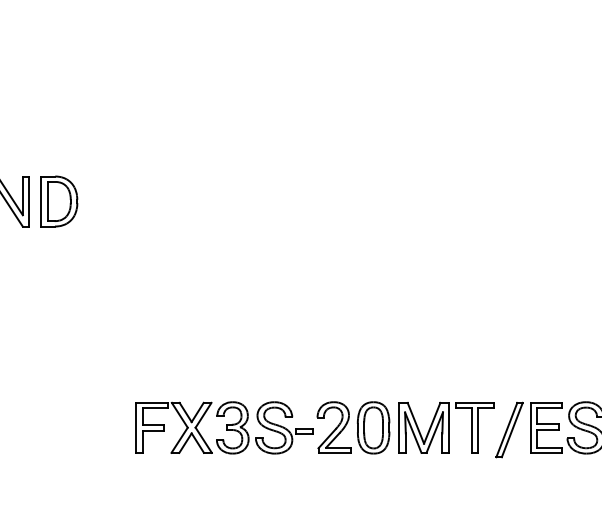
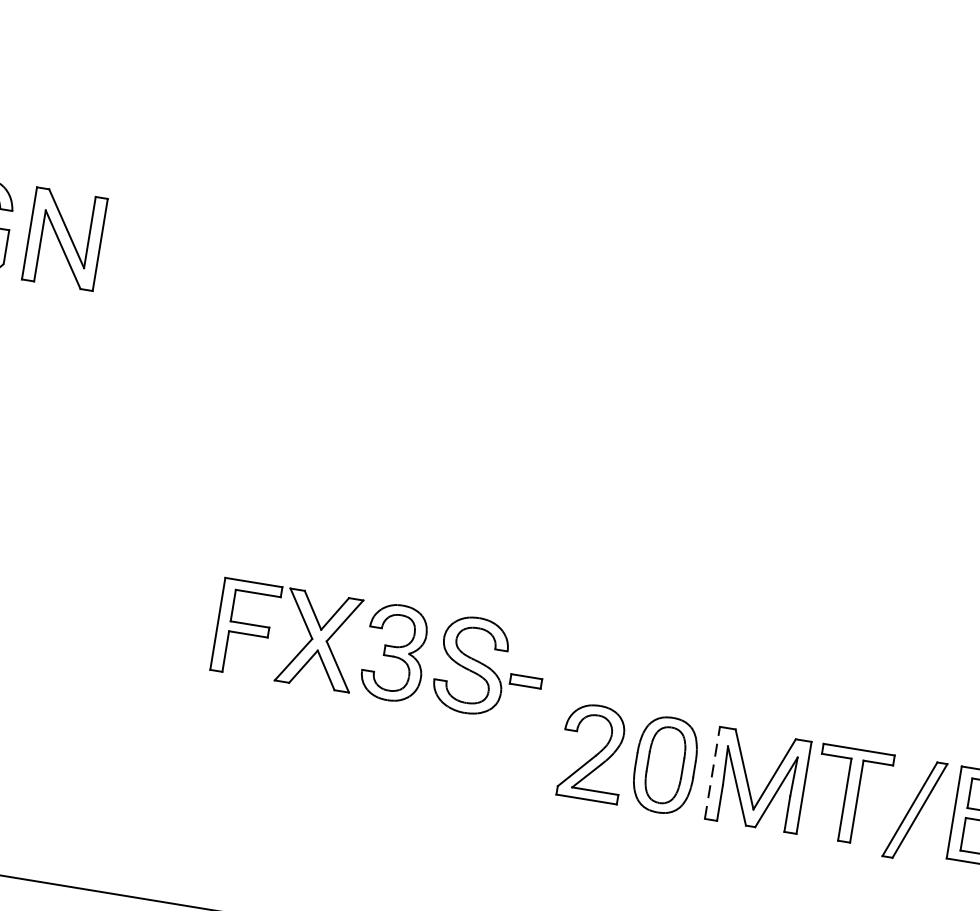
part: (59, 201) -> (155, 253), removed
part: (224, 427) -> (379, 649), moved
line: (399, 427) -> (713, 772), solid -> dashed

